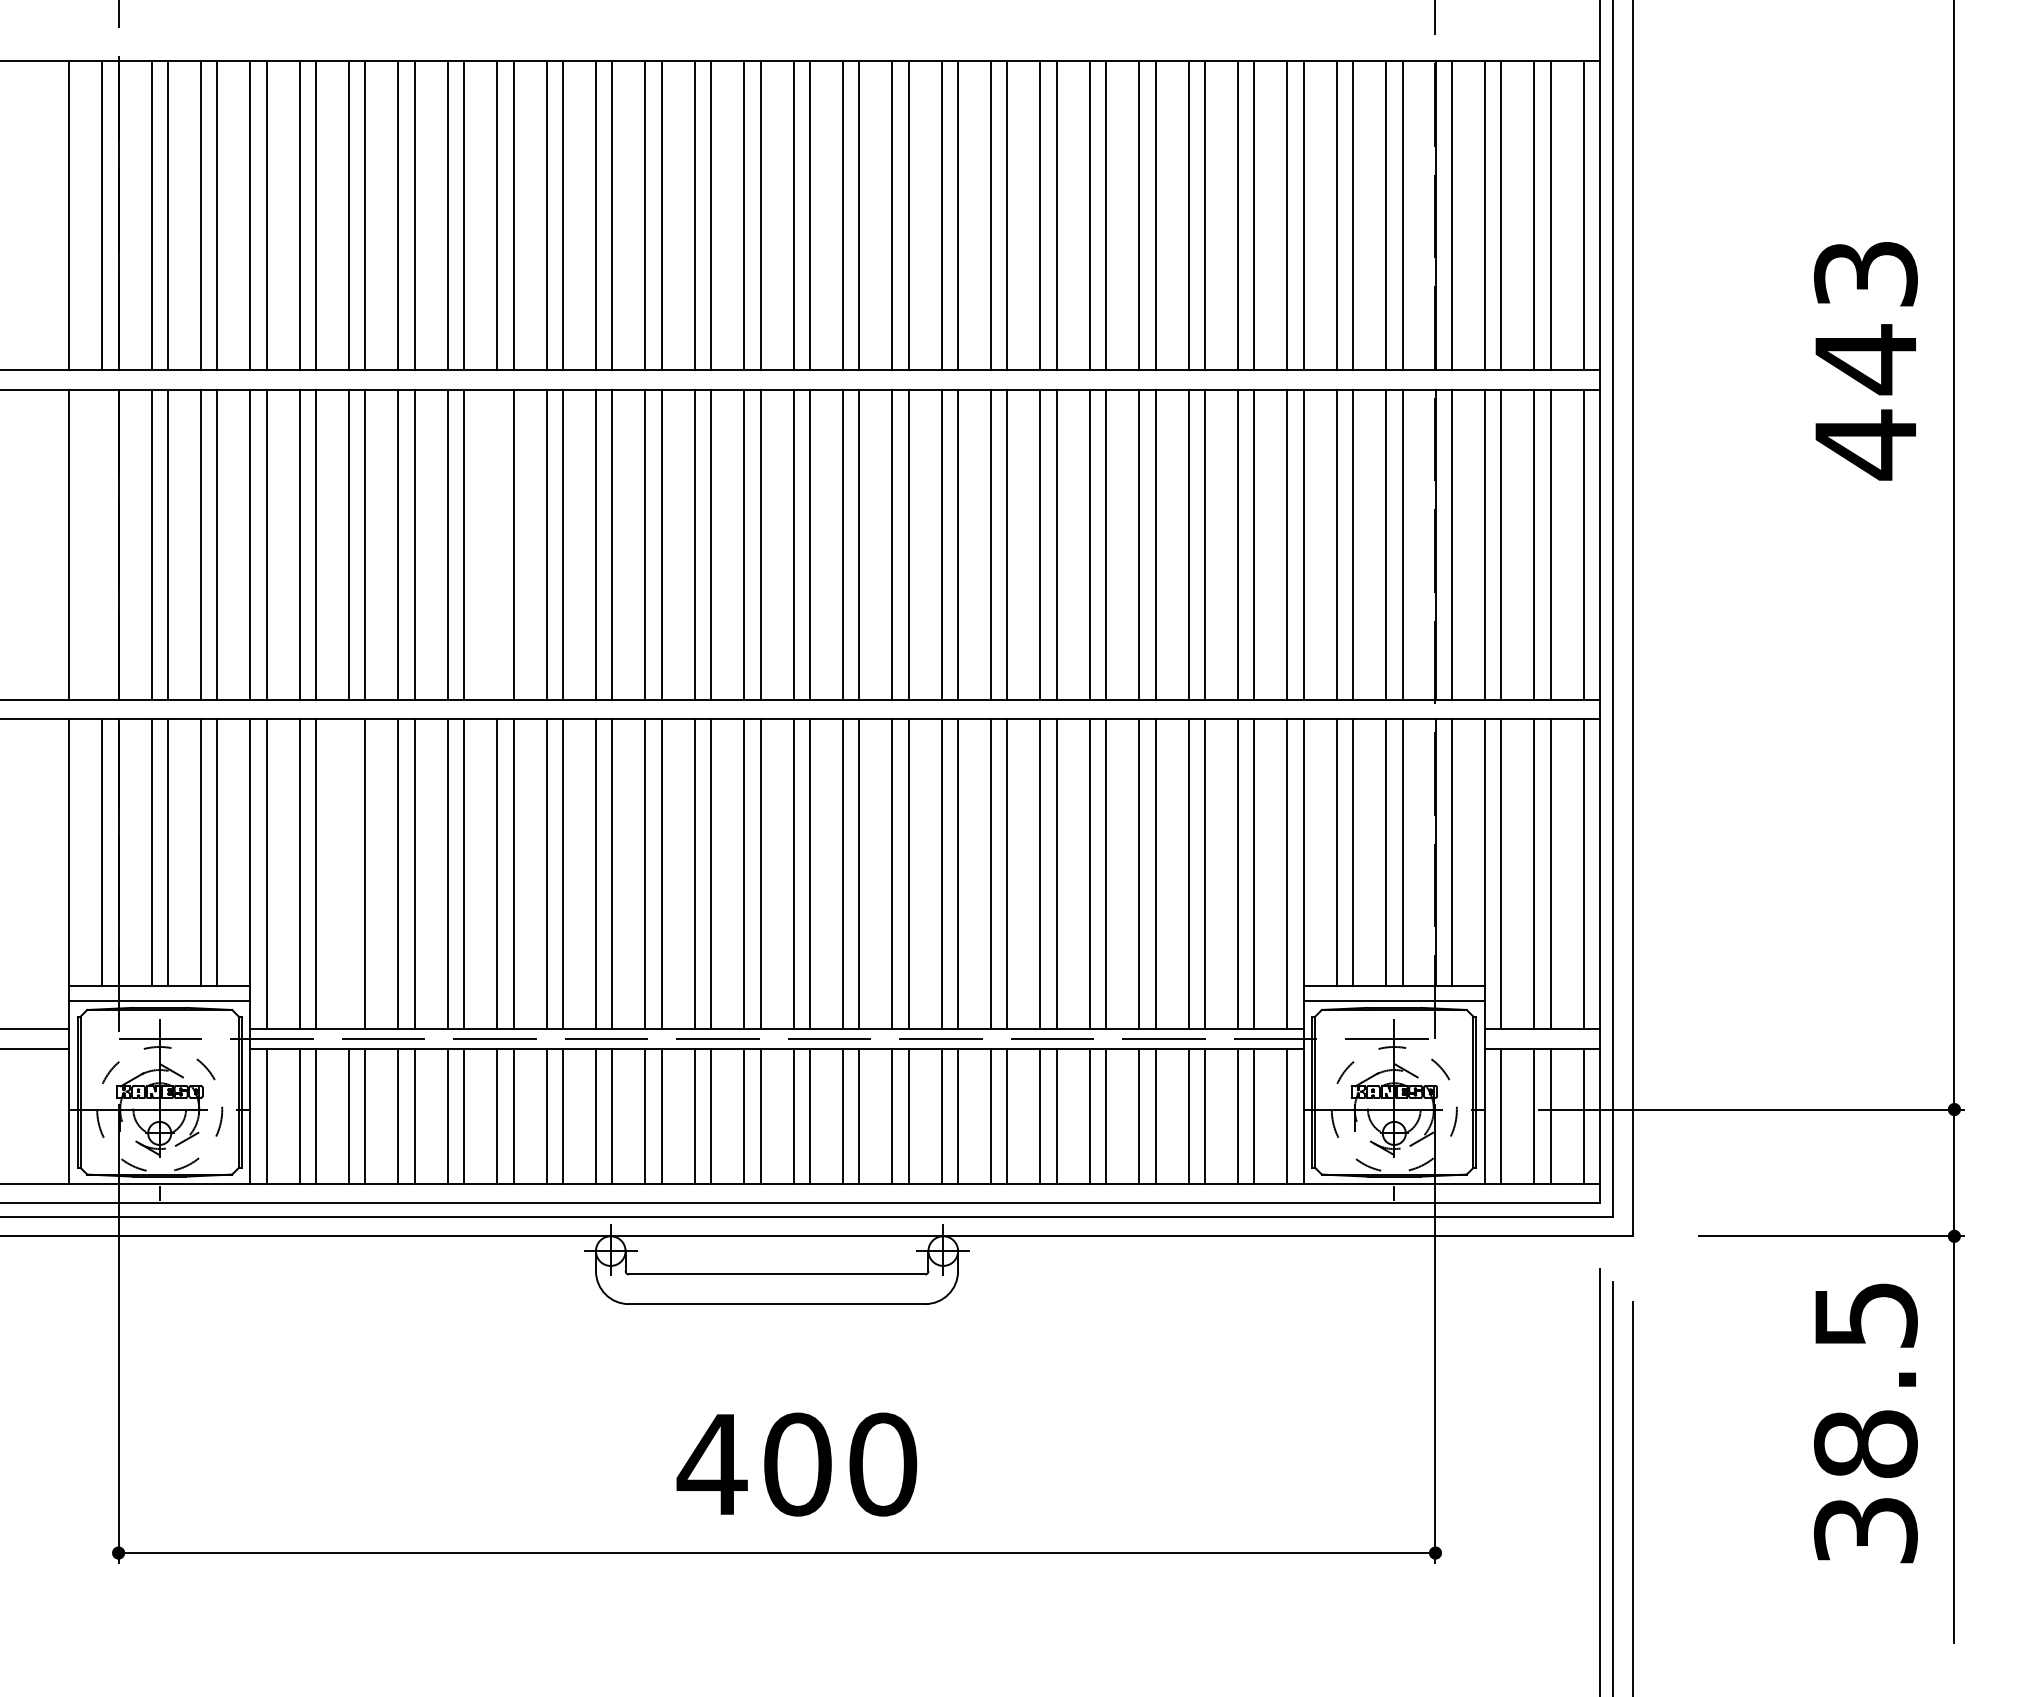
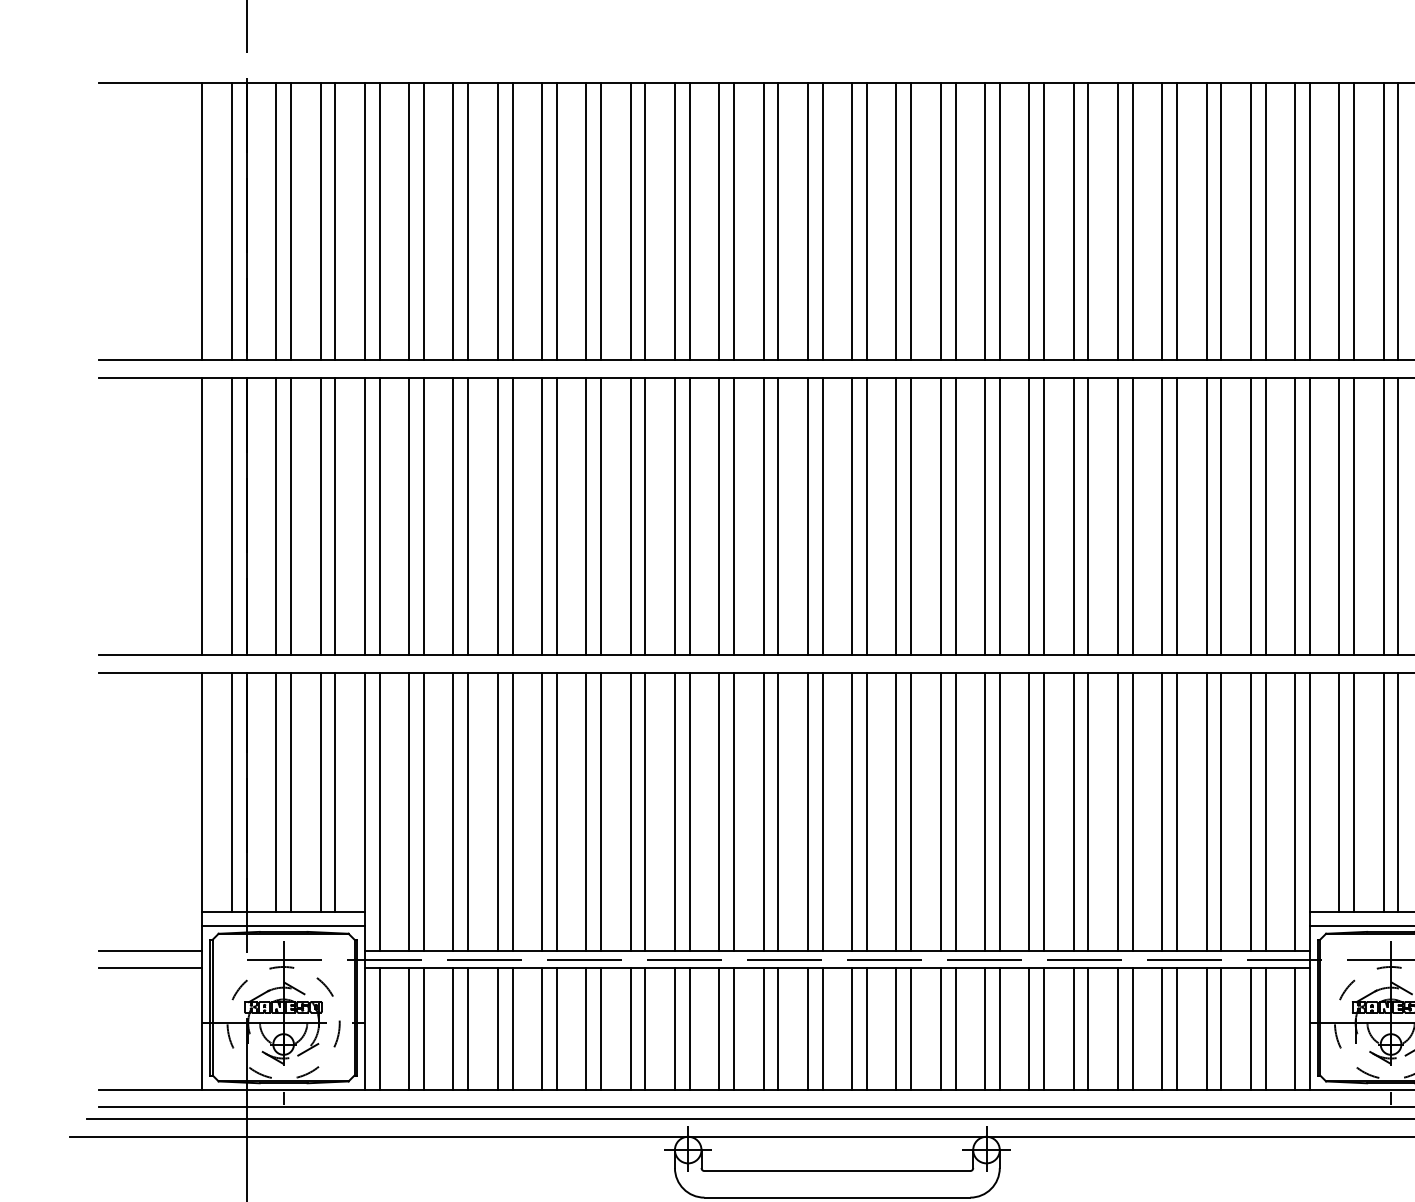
line: (102, 544) -> (232, 516), added
line: (497, 544) -> (586, 516), added
line: (349, 873) -> (453, 811), added

